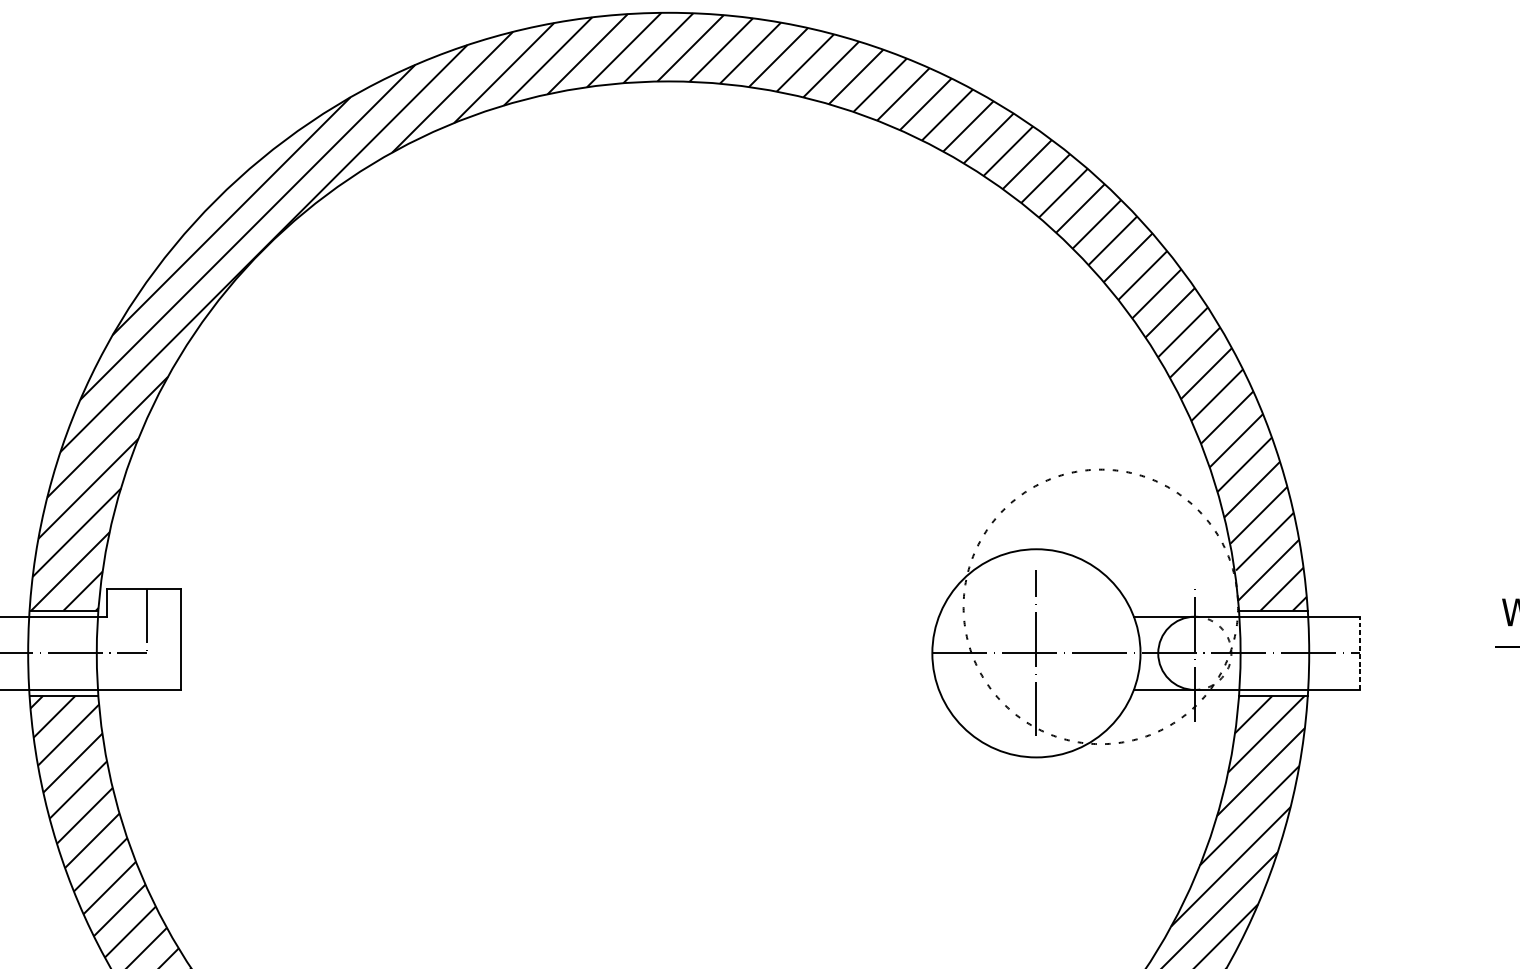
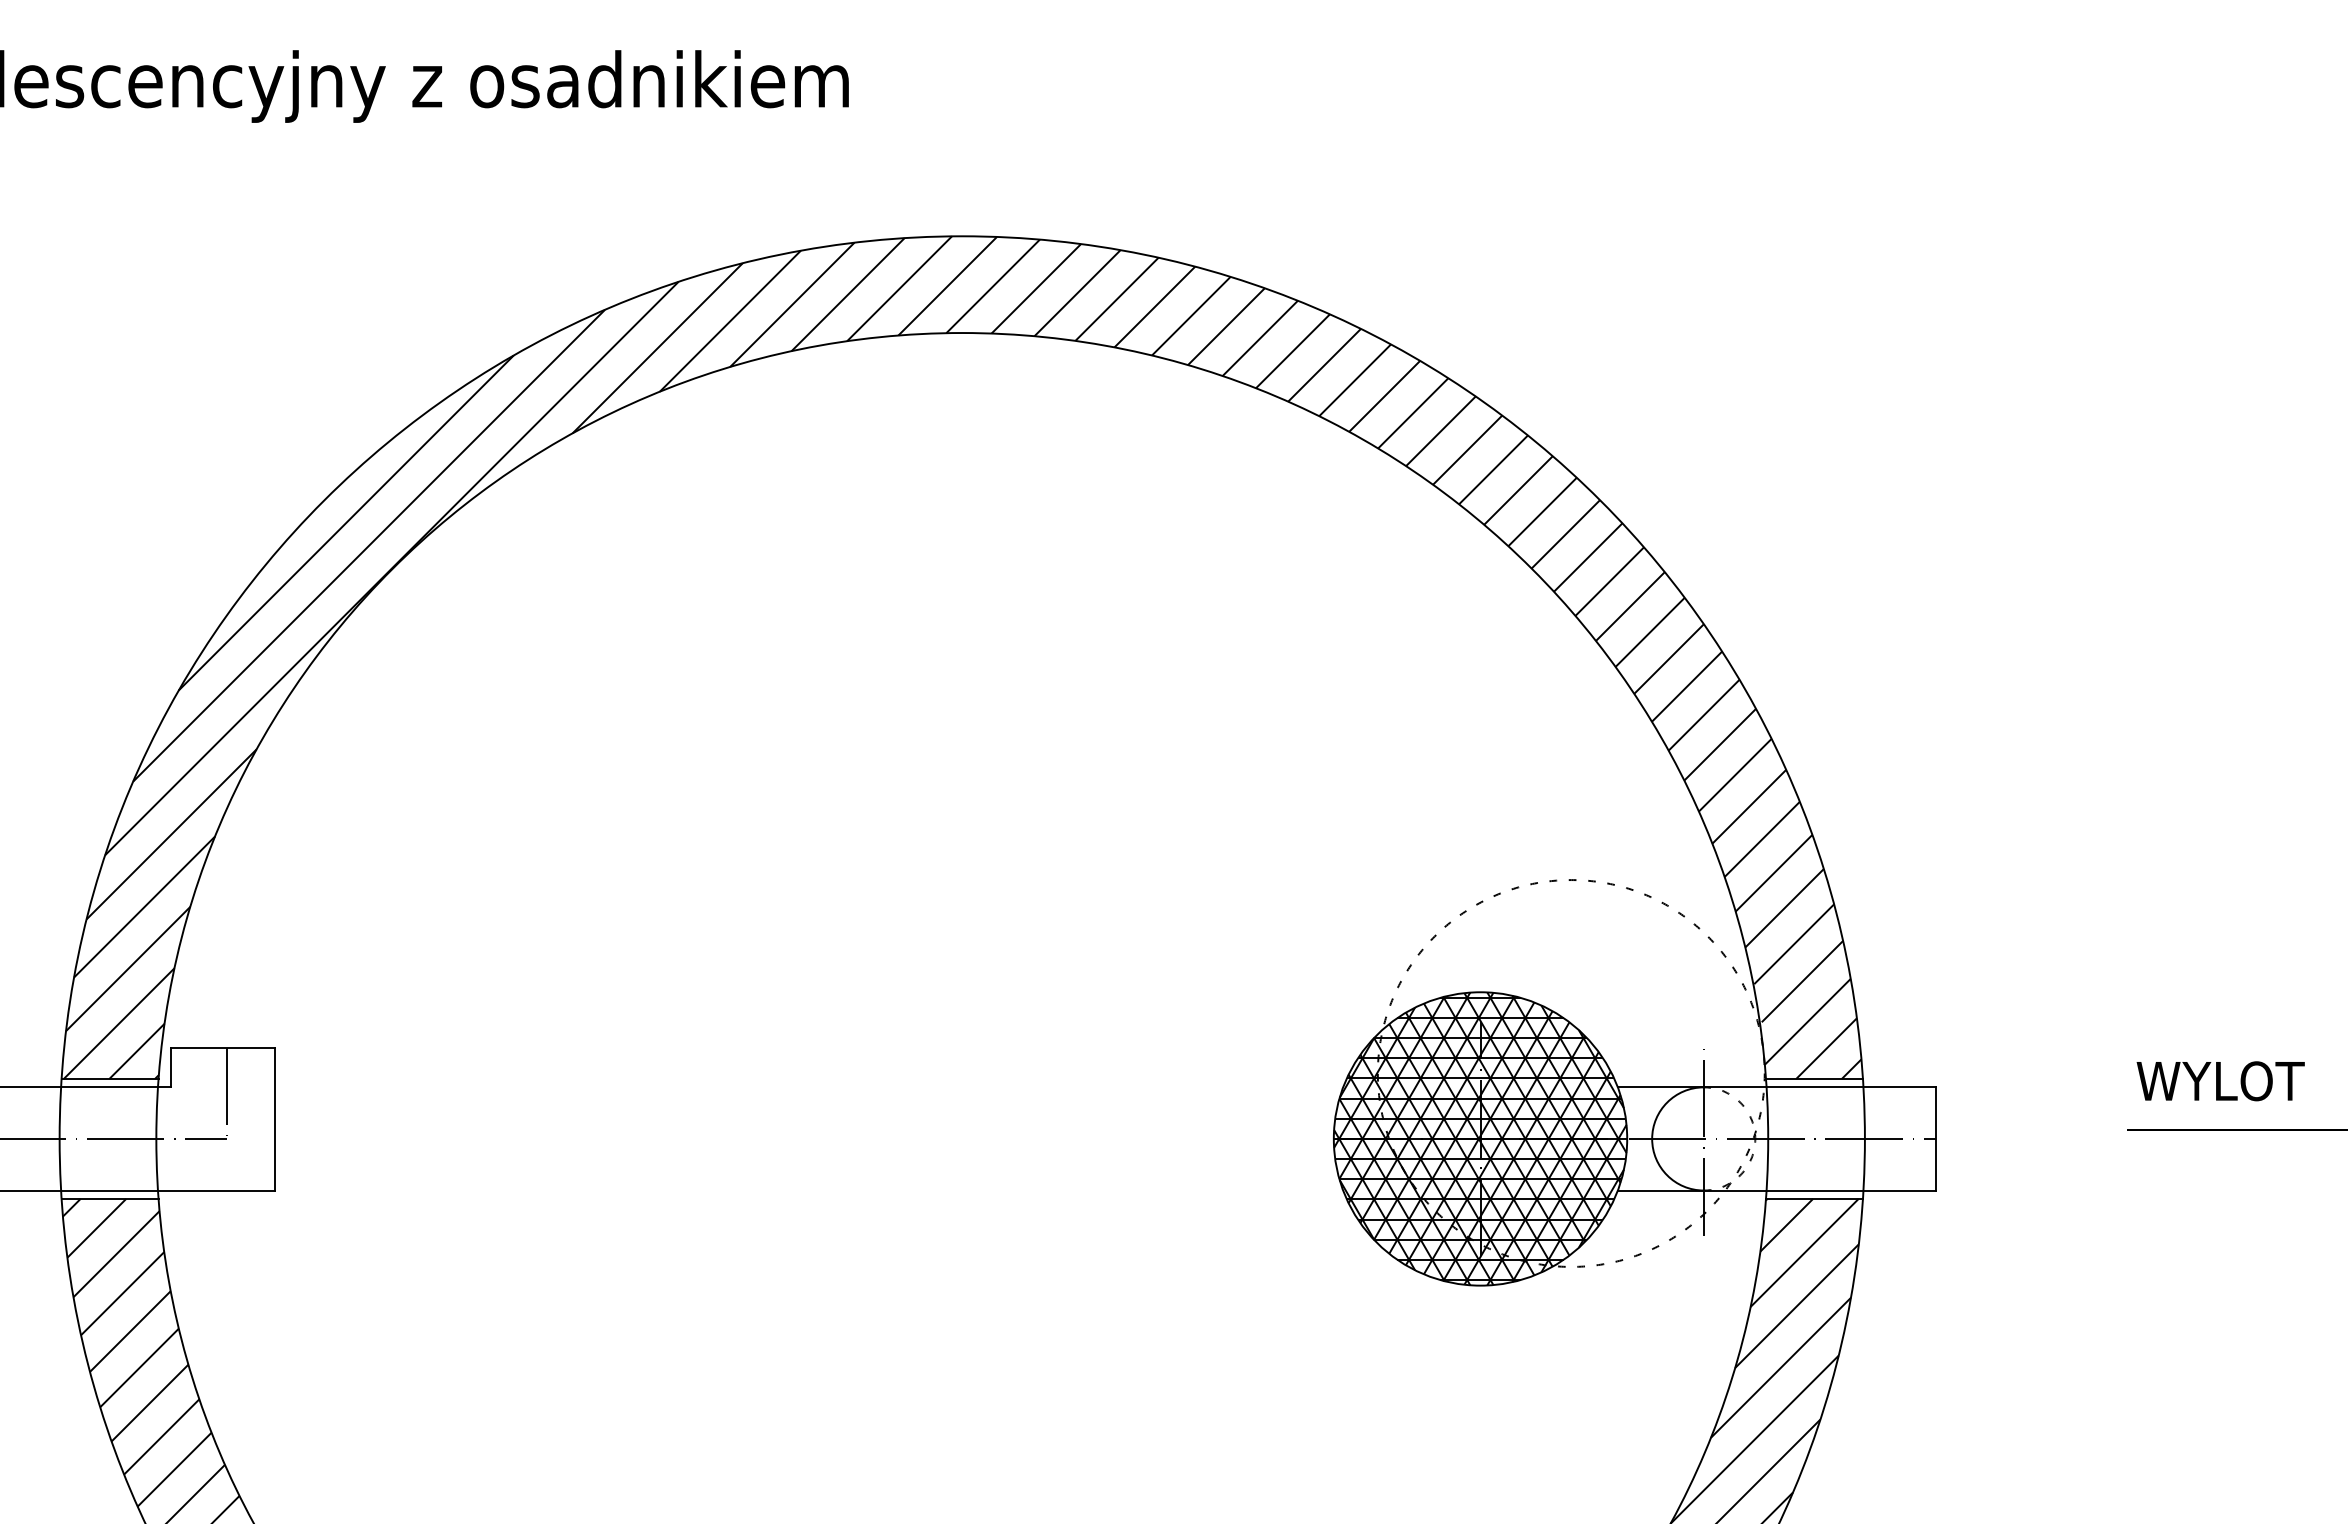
hatch: (1036, 653) -> (1480, 1138), added
line: (1359, 653) -> (1935, 1138), dashed -> solid

